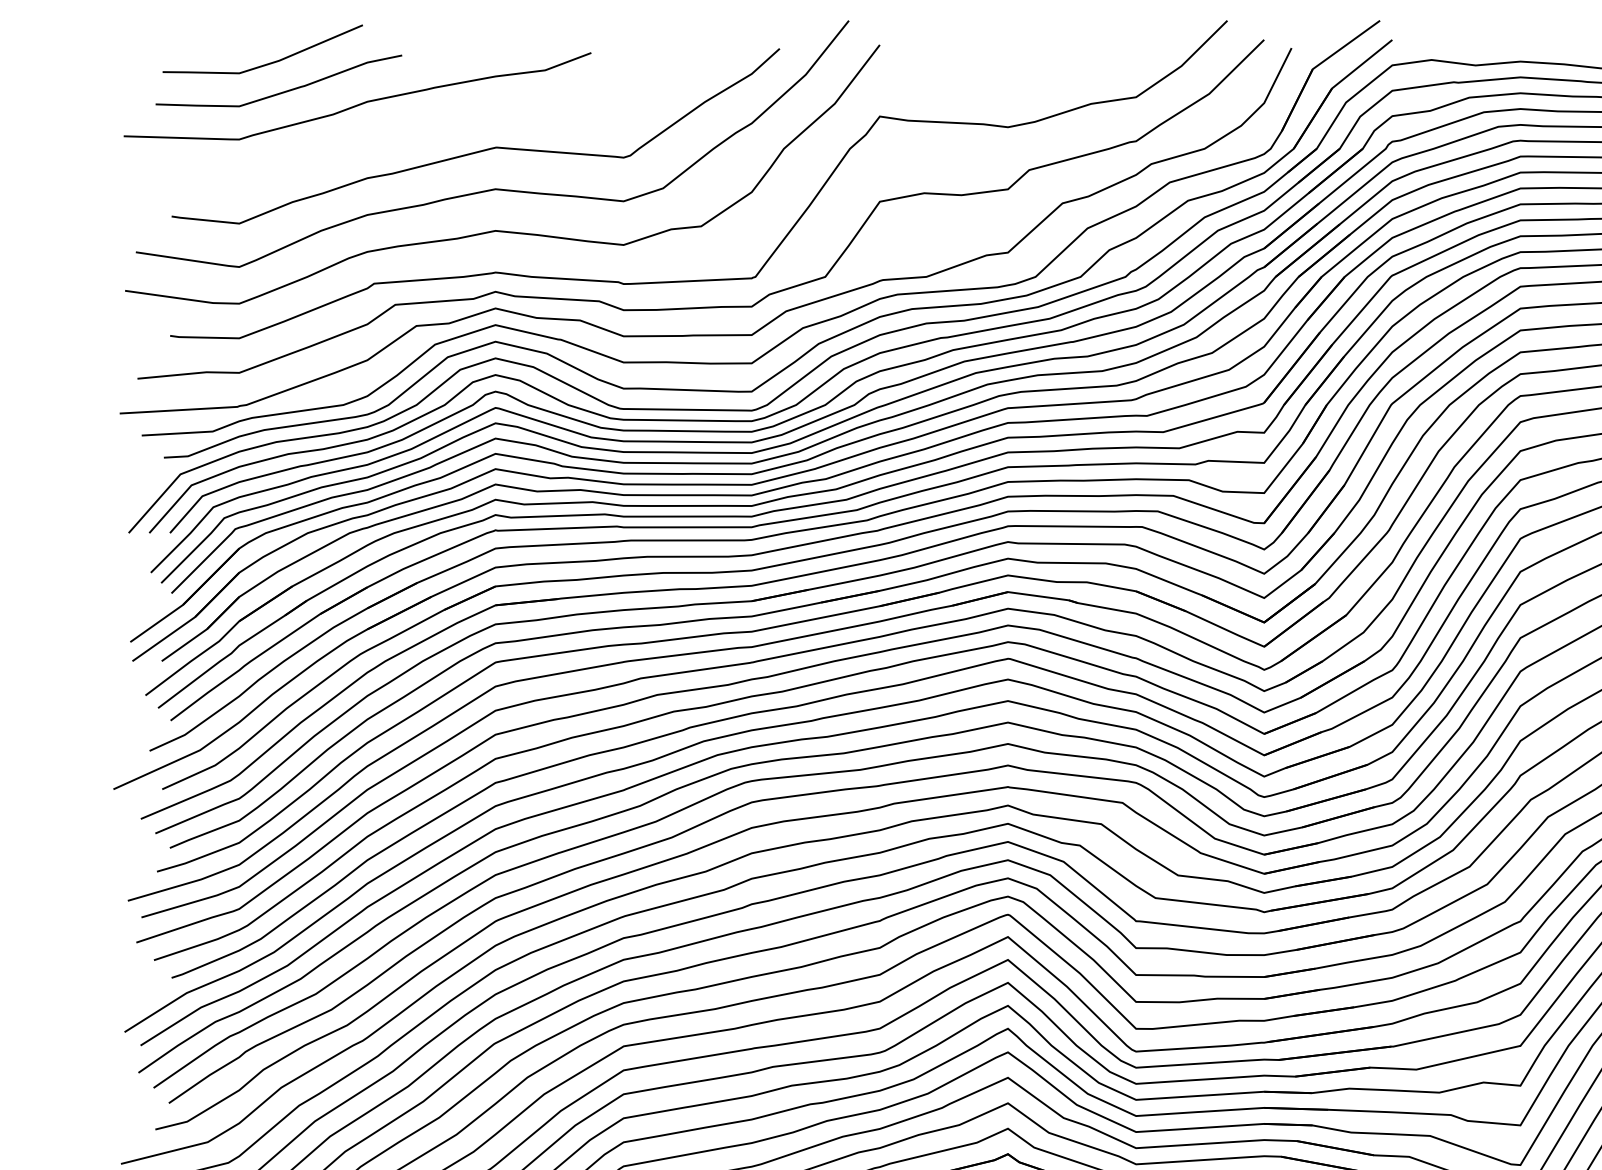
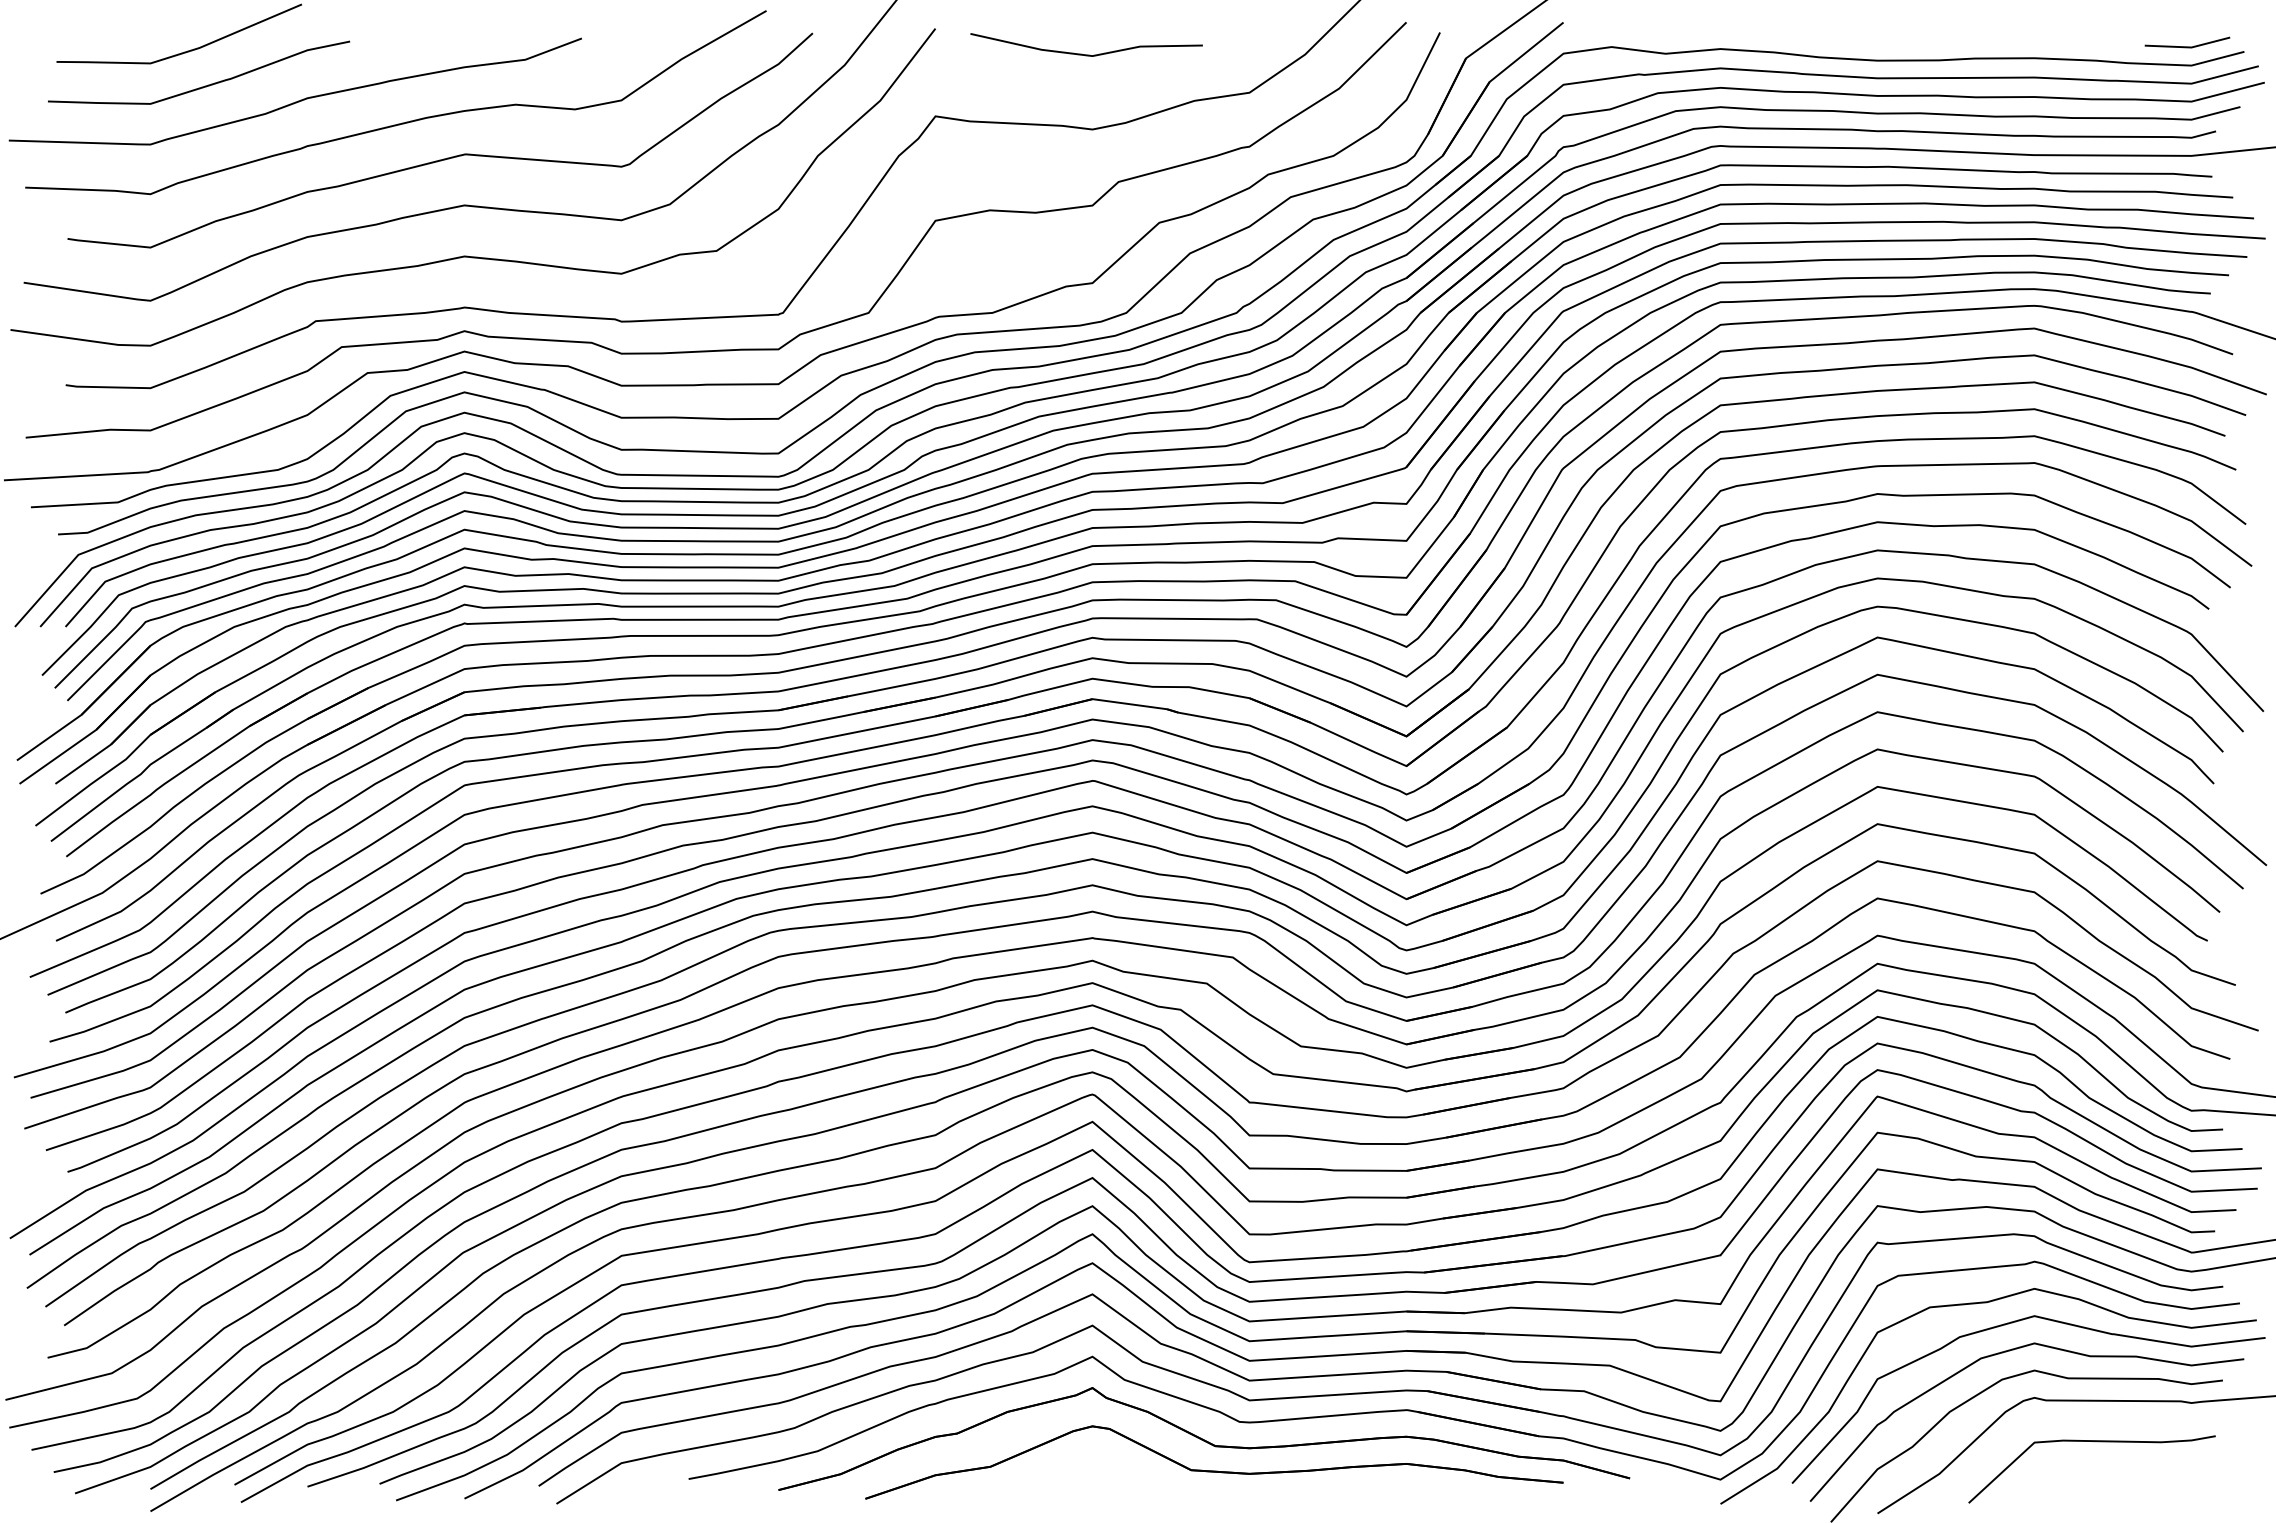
line: (1003, 66) -> (1086, 54), added
curve: (444, 121) -> (402, 122), added

